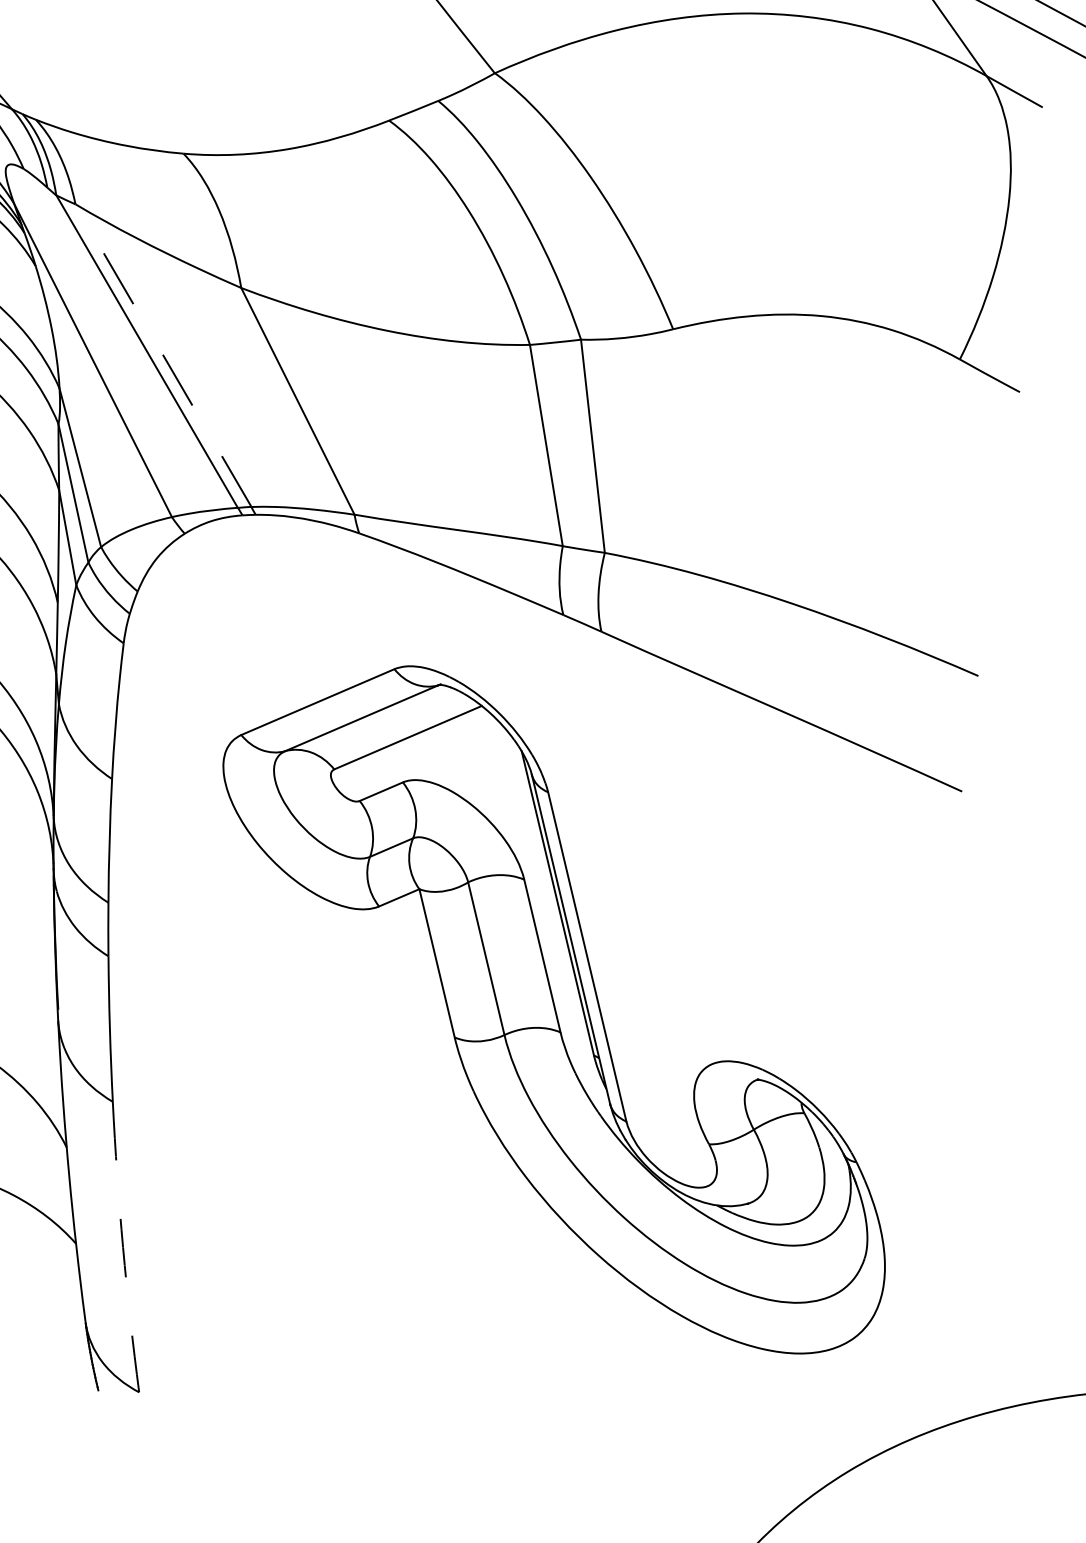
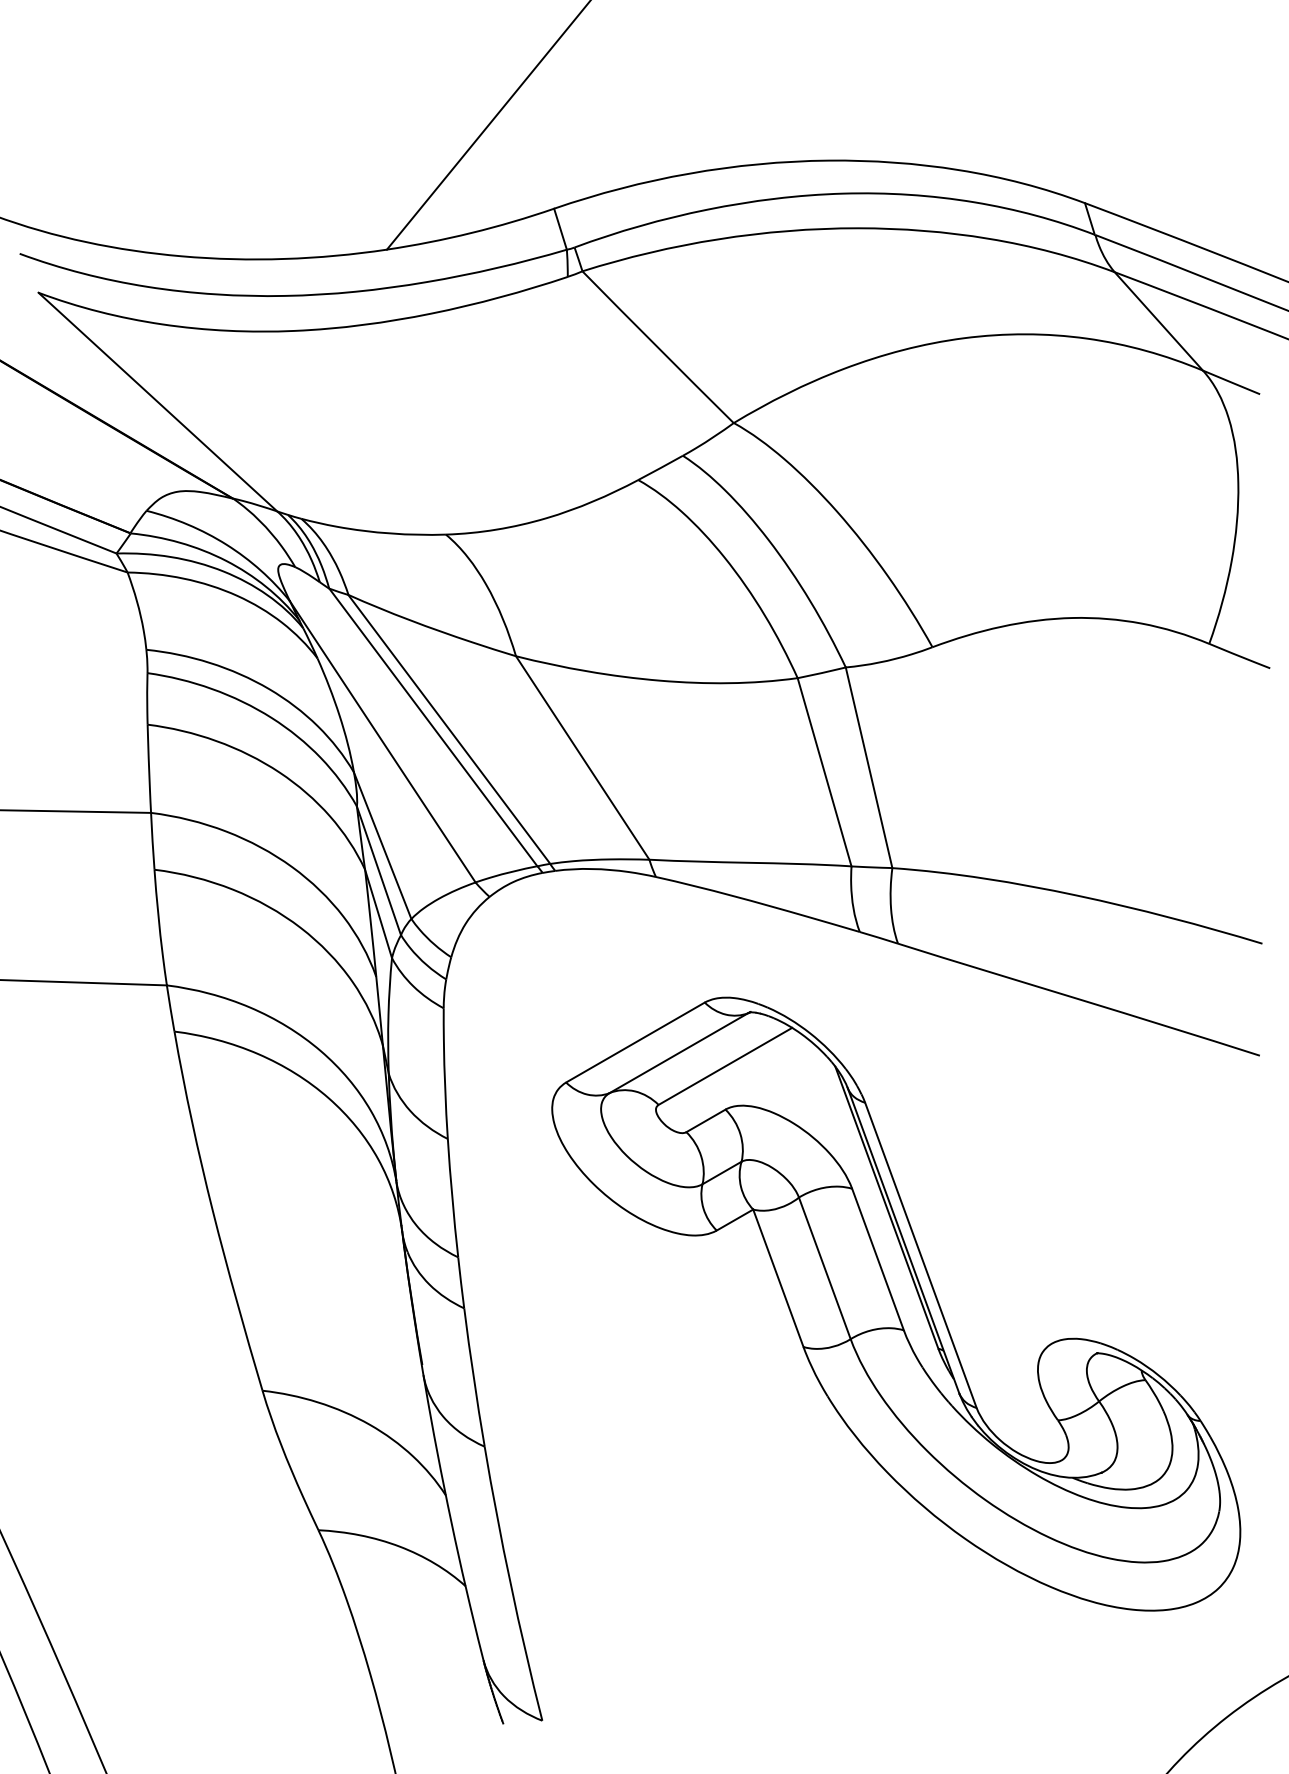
line: (163, 355) -> (449, 729), dashed -> solid
arc: (122, 1247) -> (510, 1584), dashed -> solid

